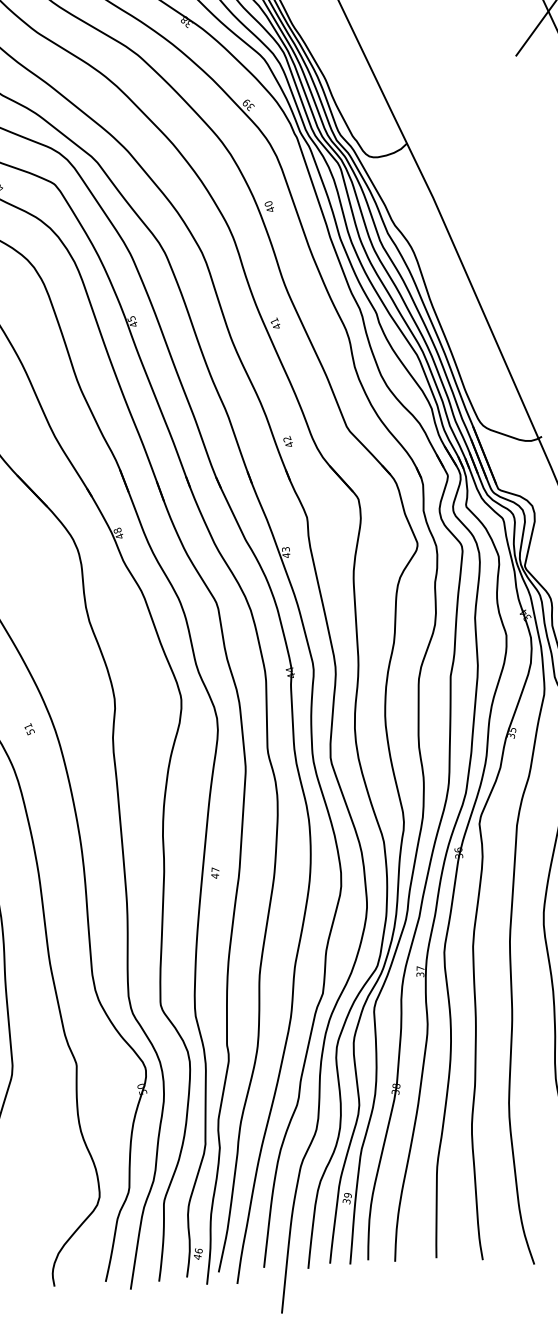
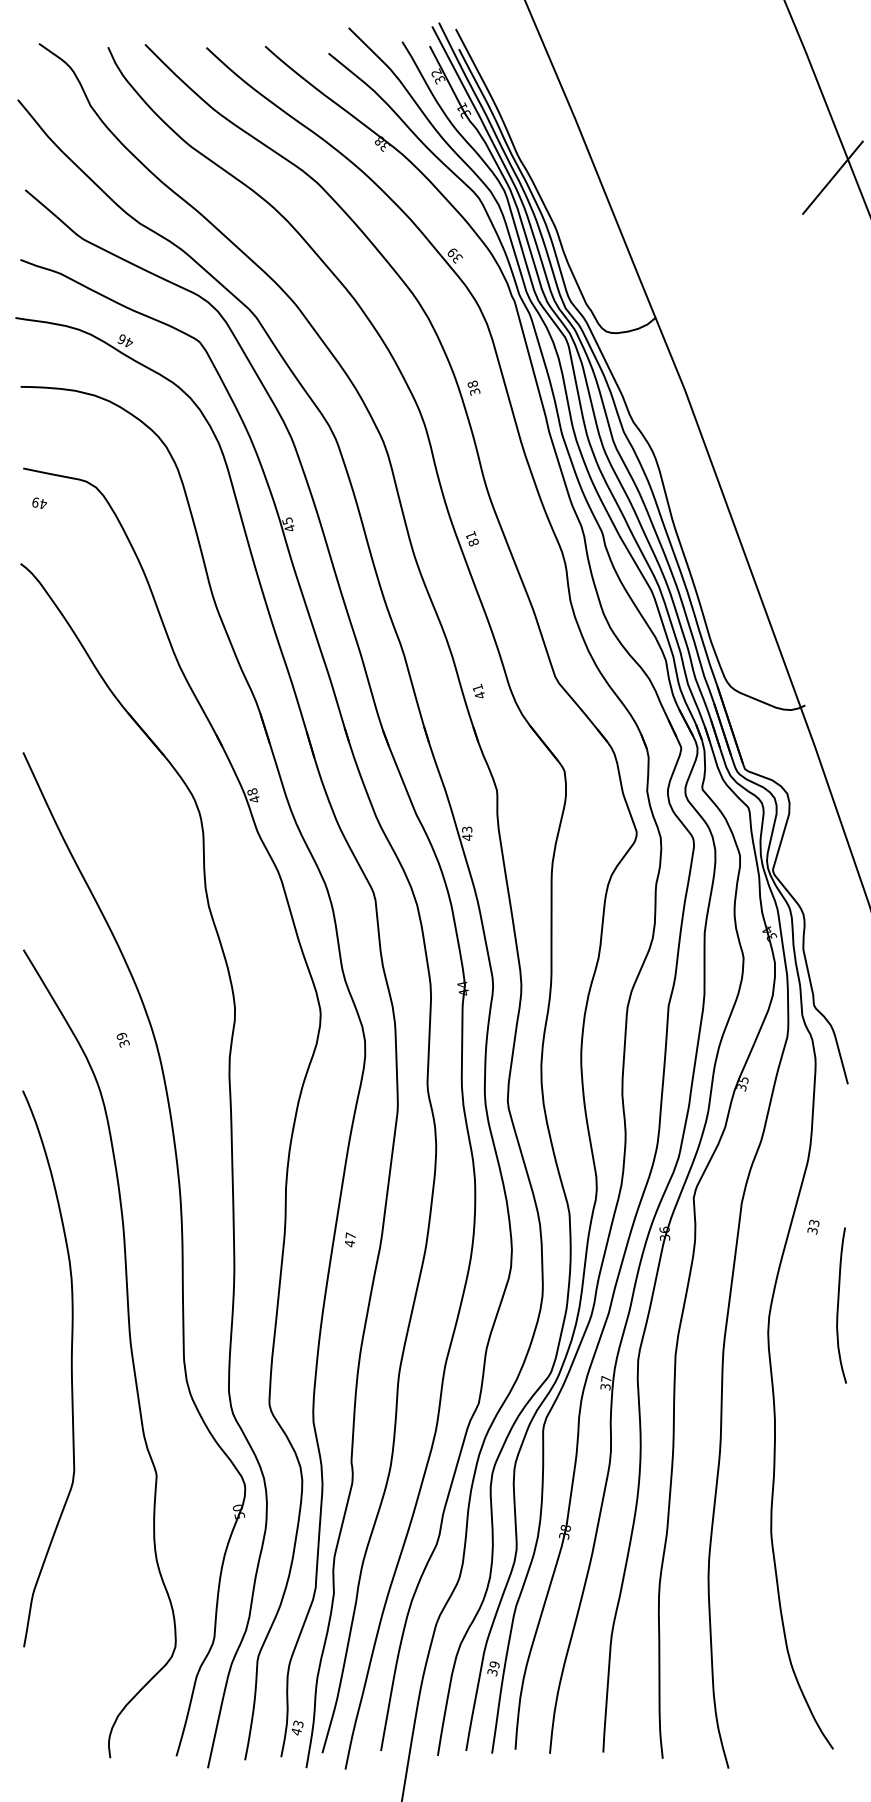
text: (269, 206) -> (473, 387), 40 -> 38
text: (276, 326) -> (473, 542), 41 -> 81
text: (287, 439) -> (477, 688), 42 -> 41
text: (28, 728) -> (121, 1039), 51 -> 39
text: (198, 1250) -> (298, 1723), 46 -> 43

